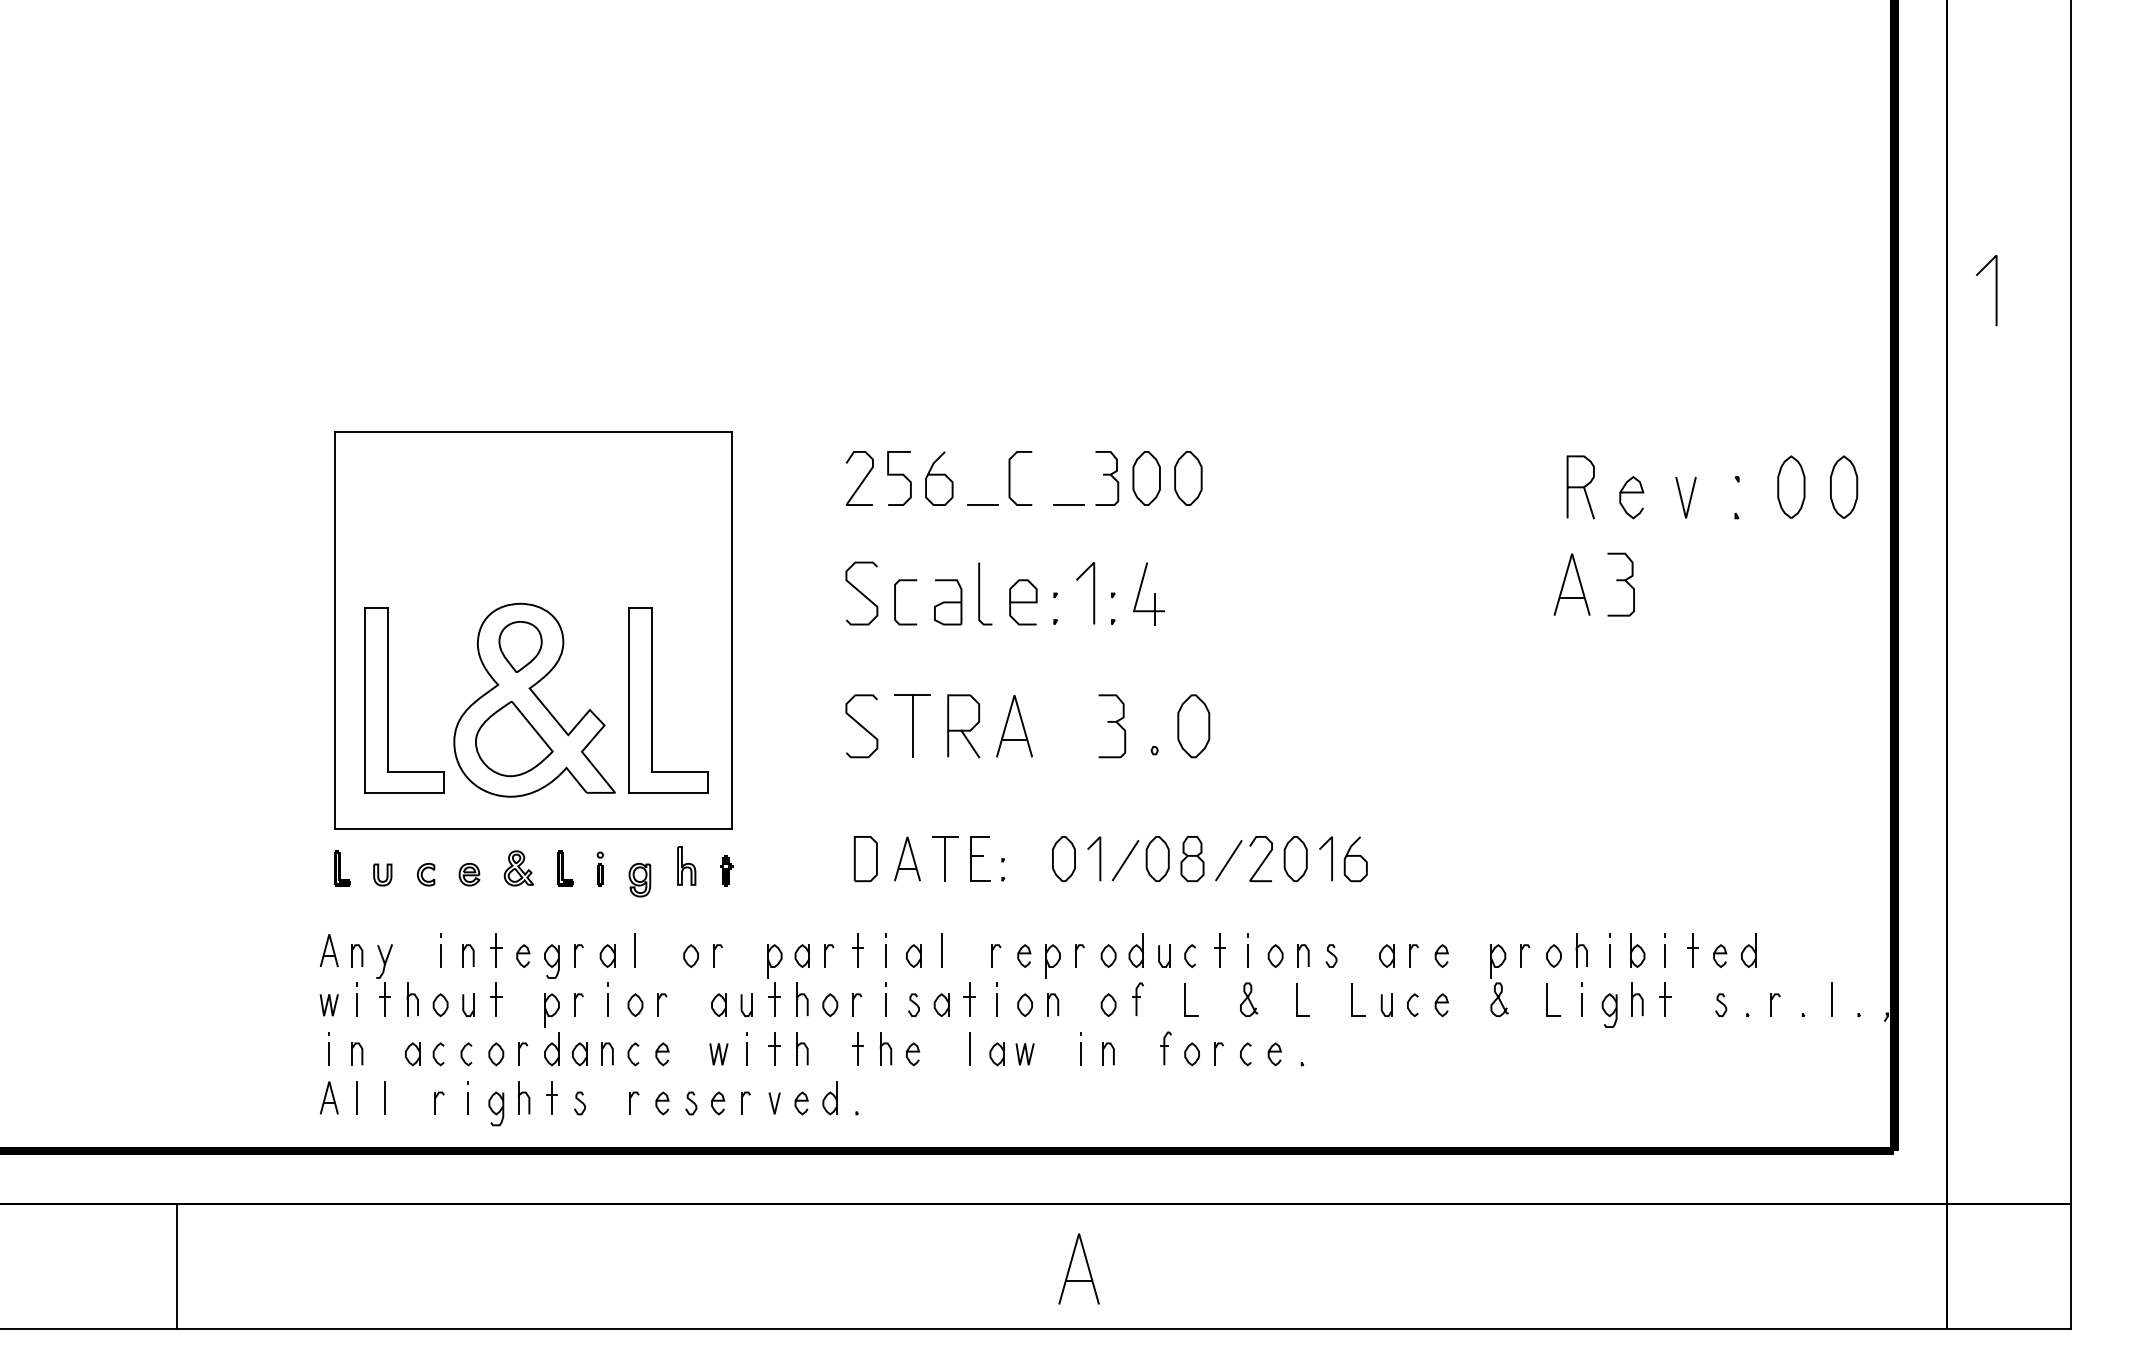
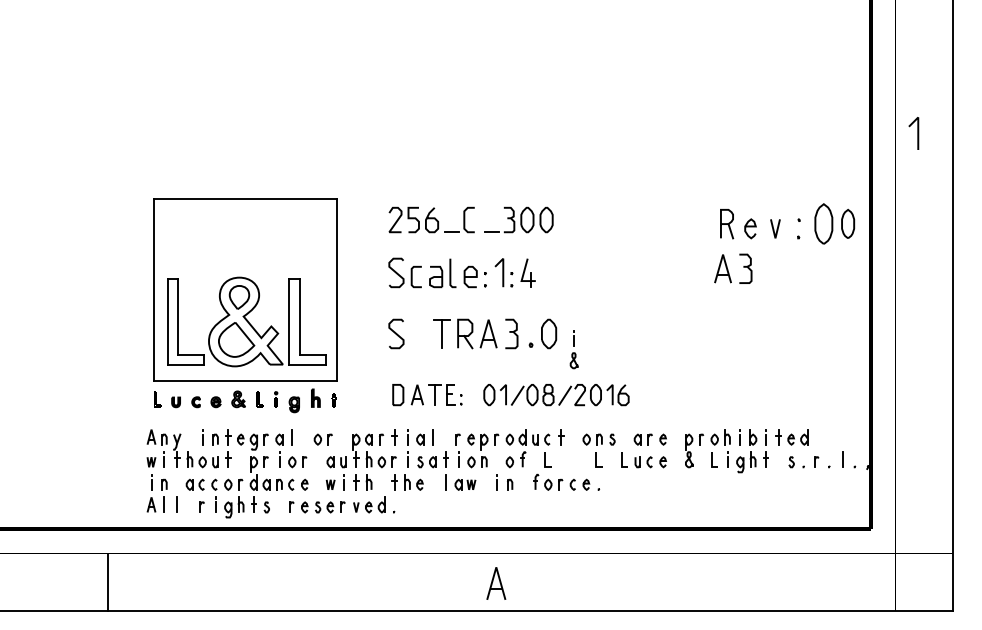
part: (1790, 486) -> (823, 223), size x1.4
part: (964, 725) -> (465, 333), moved
part: (1246, 975) -> (573, 349), moved
line: (177, 1264) -> (107, 581), moved

